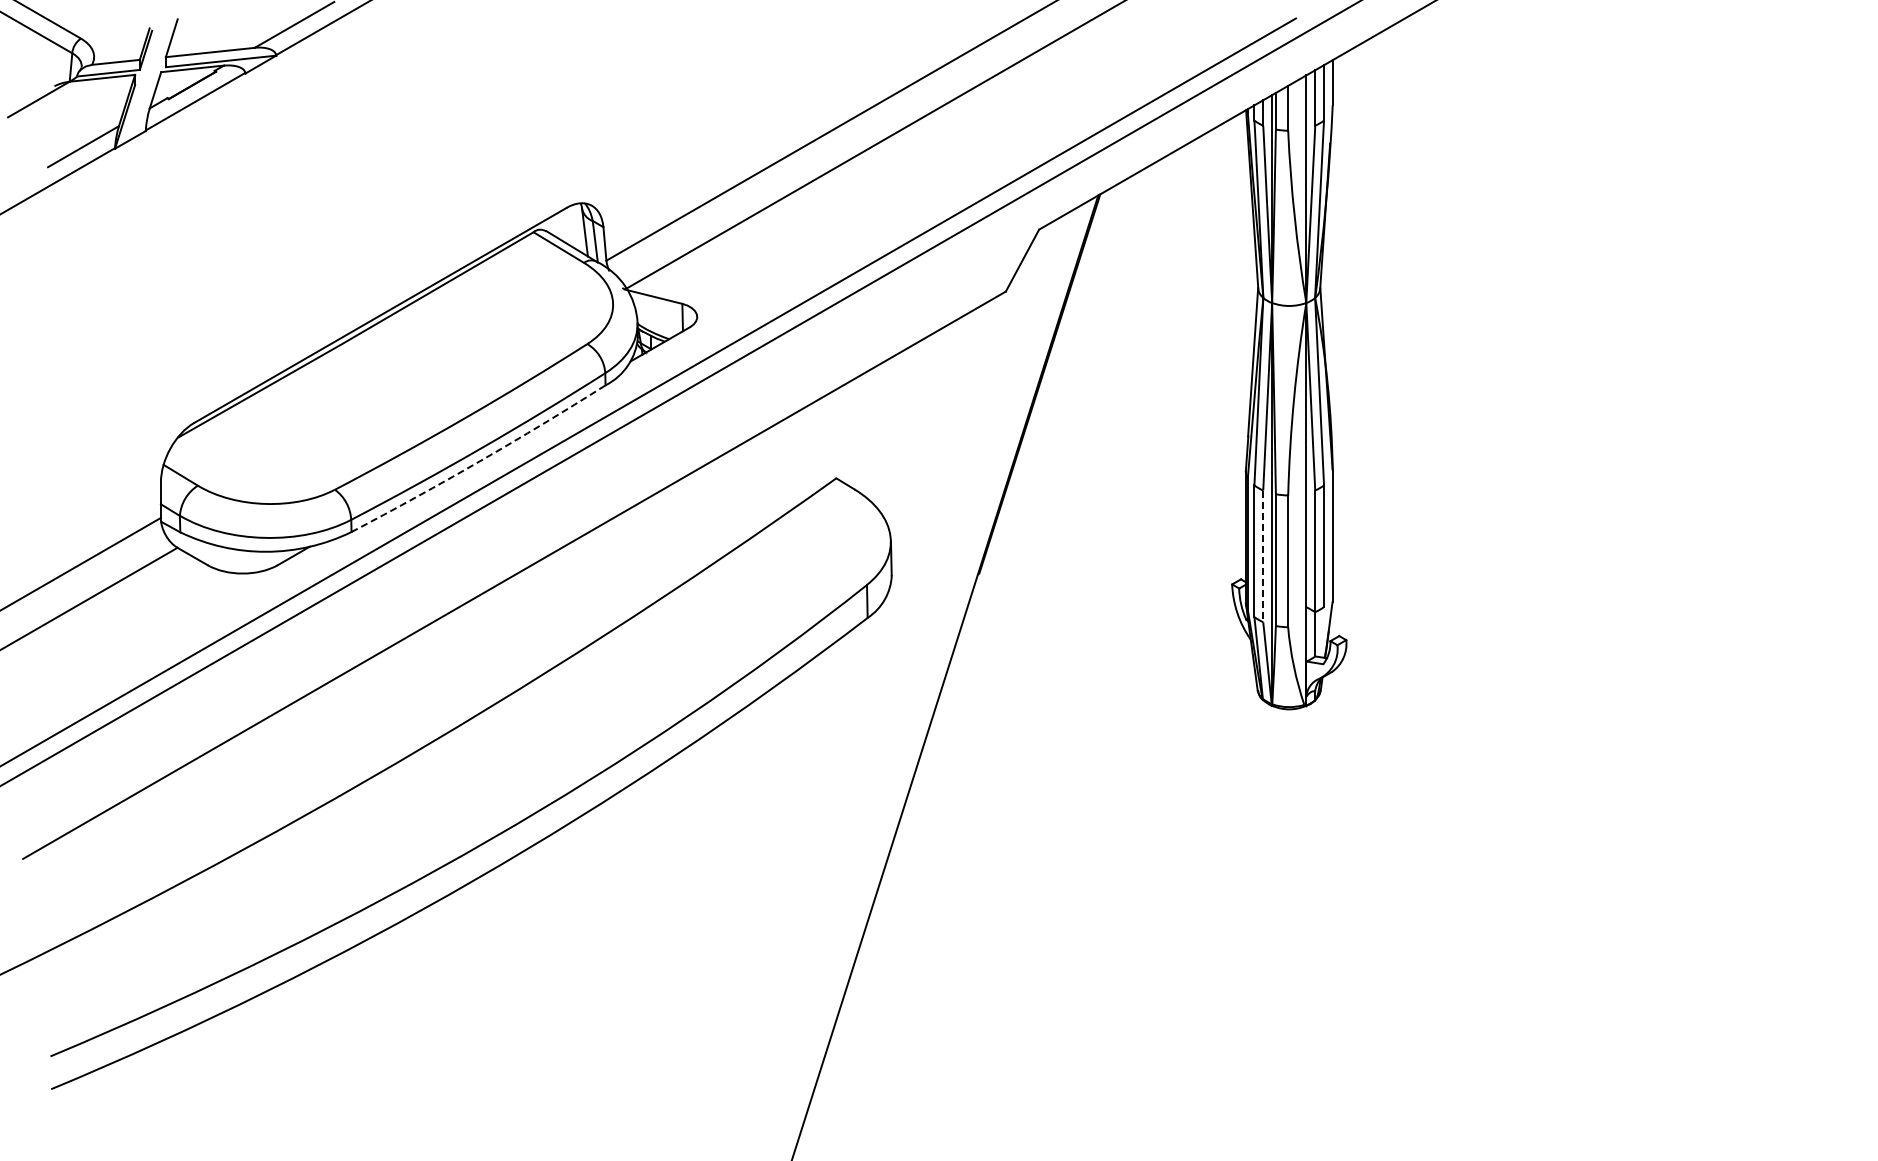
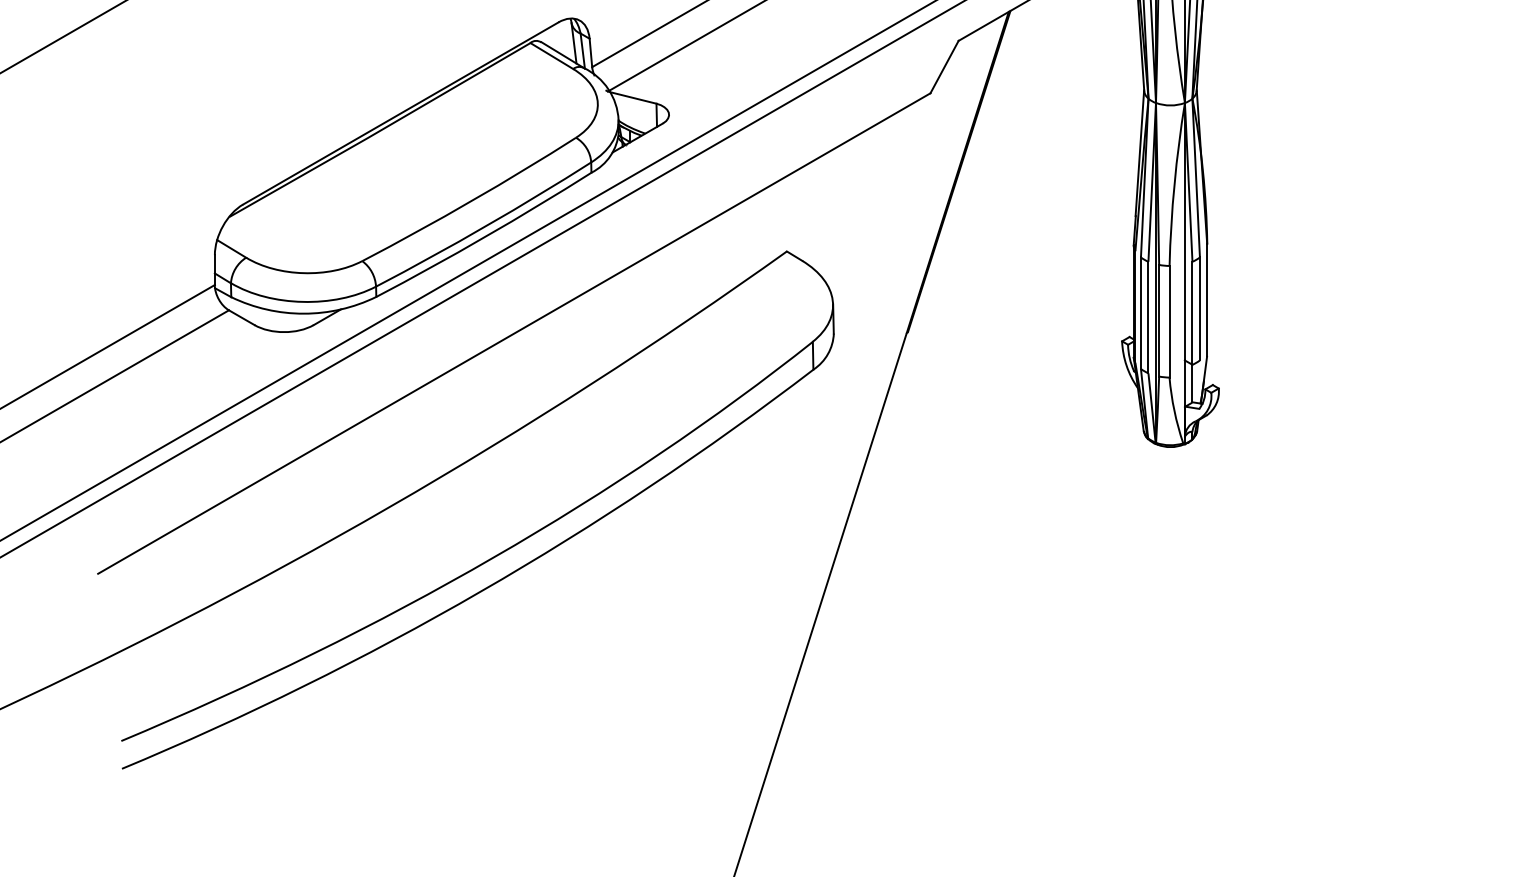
arc: (480, 461) -> (485, 237), dashed -> solid
line: (1263, 556) -> (1148, 317), dashed -> solid

